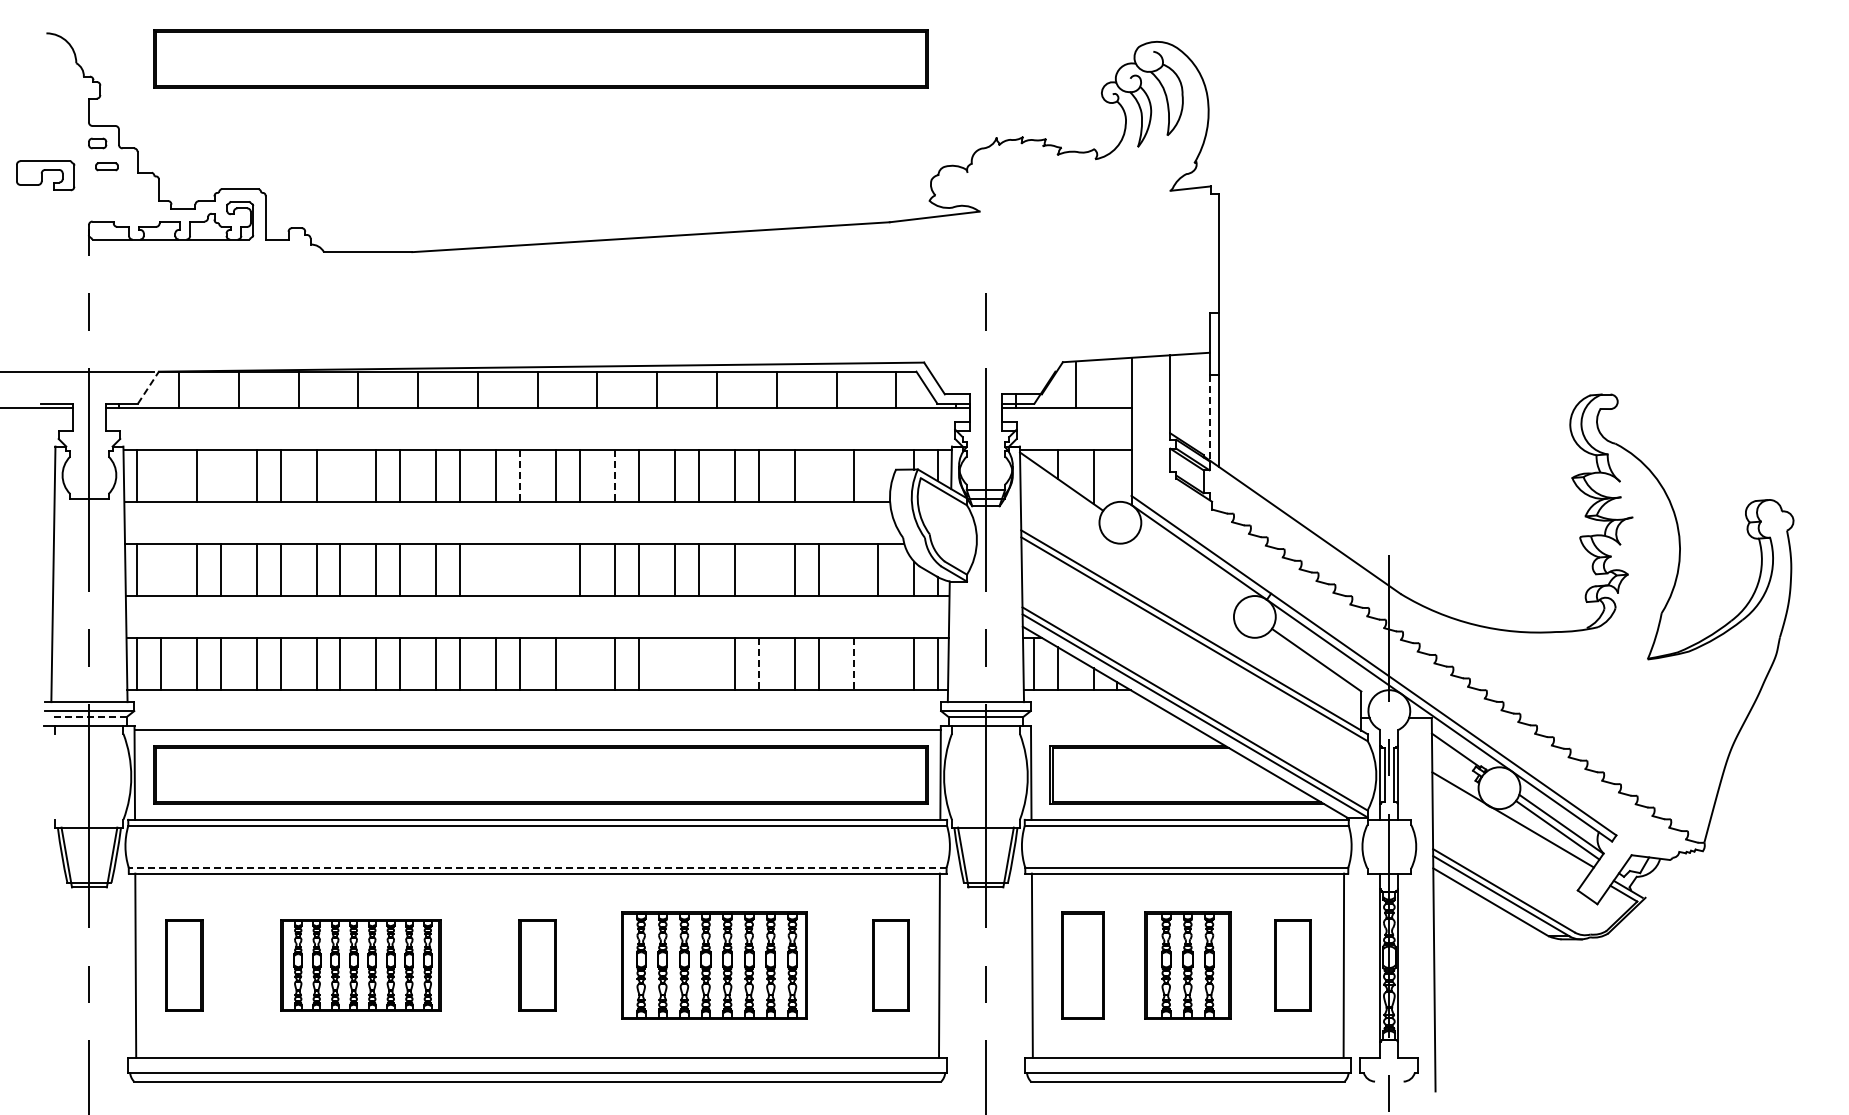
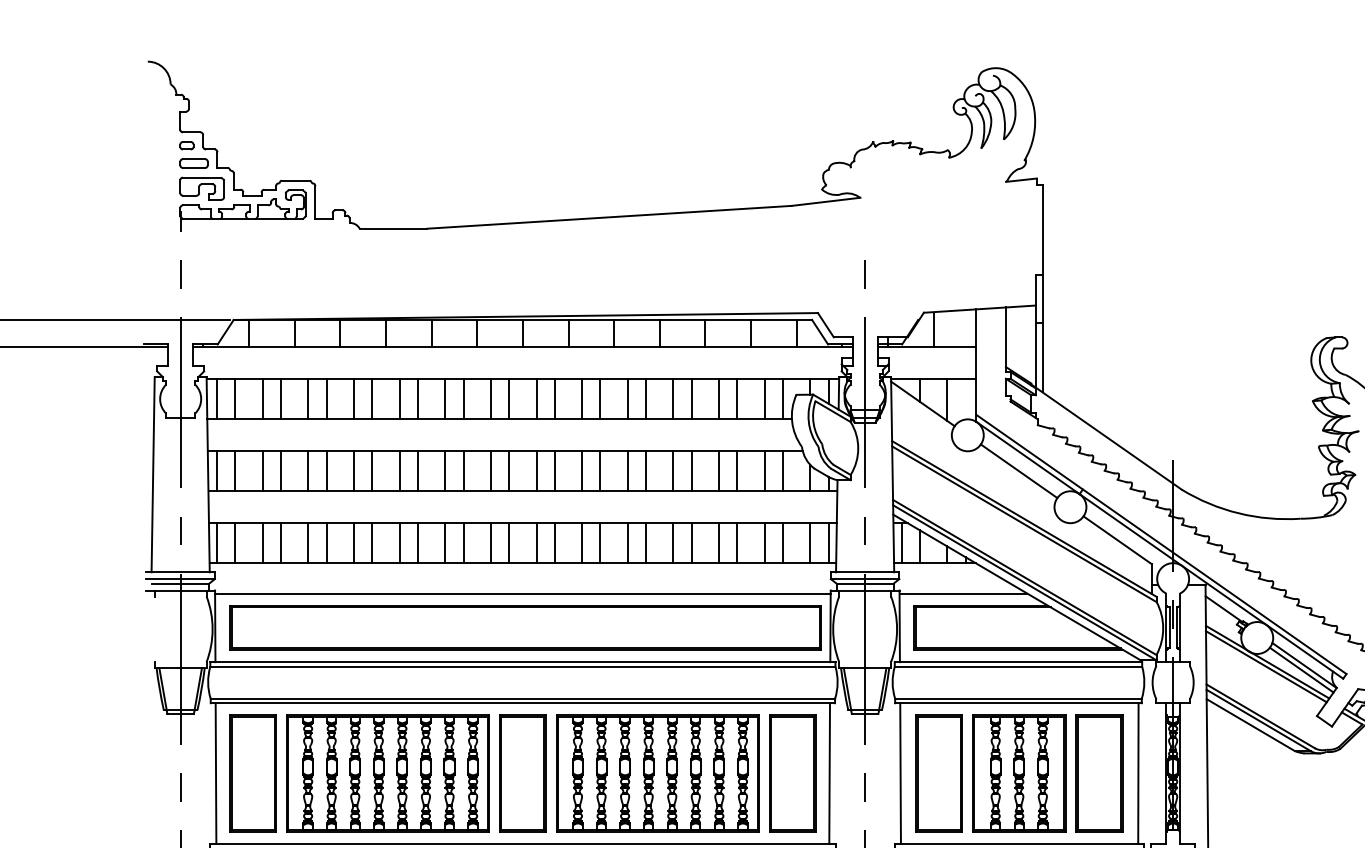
part: (540, 58) -> (525, 80), removed
part: (106, 166) -> (193, 163), size x1.67
part: (45, 175) -> (202, 188), moved
line: (148, 387) -> (225, 332), dashed -> solid
line: (1209, 418) -> (1035, 355), dashed -> solid
line: (161, 475) -> (235, 399), added
line: (220, 475) -> (280, 399), added
line: (340, 475) -> (372, 399), added
line: (818, 475) -> (737, 399), added
line: (878, 475) -> (783, 399), added
line: (519, 476) -> (509, 400), dashed -> solid
line: (615, 476) -> (582, 400), dashed -> solid
line: (161, 569) -> (235, 471), added
line: (495, 569) -> (490, 471), added
line: (519, 569) -> (509, 471), added
line: (555, 569) -> (536, 471), added
line: (758, 569) -> (691, 471), added
line: (854, 569) -> (764, 471), added
line: (1187, 569) -> (1019, 471), added
line: (579, 663) -> (554, 542), added
line: (675, 663) -> (628, 542), added
line: (699, 663) -> (646, 542), added
line: (878, 663) -> (783, 542), added
line: (758, 664) -> (691, 543), dashed -> solid
line: (854, 664) -> (764, 543), dashed -> solid
line: (88, 717) -> (179, 584), dashed -> solid
line: (1114, 729) -> (963, 593), added
line: (1511, 825) -> (1266, 666), added
line: (537, 867) -> (522, 698), dashed -> solid
part: (184, 965) -> (253, 773), size x1.67
part: (360, 965) -> (387, 773), size x1.67
part: (537, 965) -> (522, 773), size x1.67
part: (714, 965) -> (657, 773), size x1.43
part: (890, 965) -> (792, 773), size x1.67
part: (1082, 965) -> (938, 773), size x1.43
part: (1187, 965) -> (1019, 773), size x1.43
part: (1292, 965) -> (1099, 773), size x1.67

